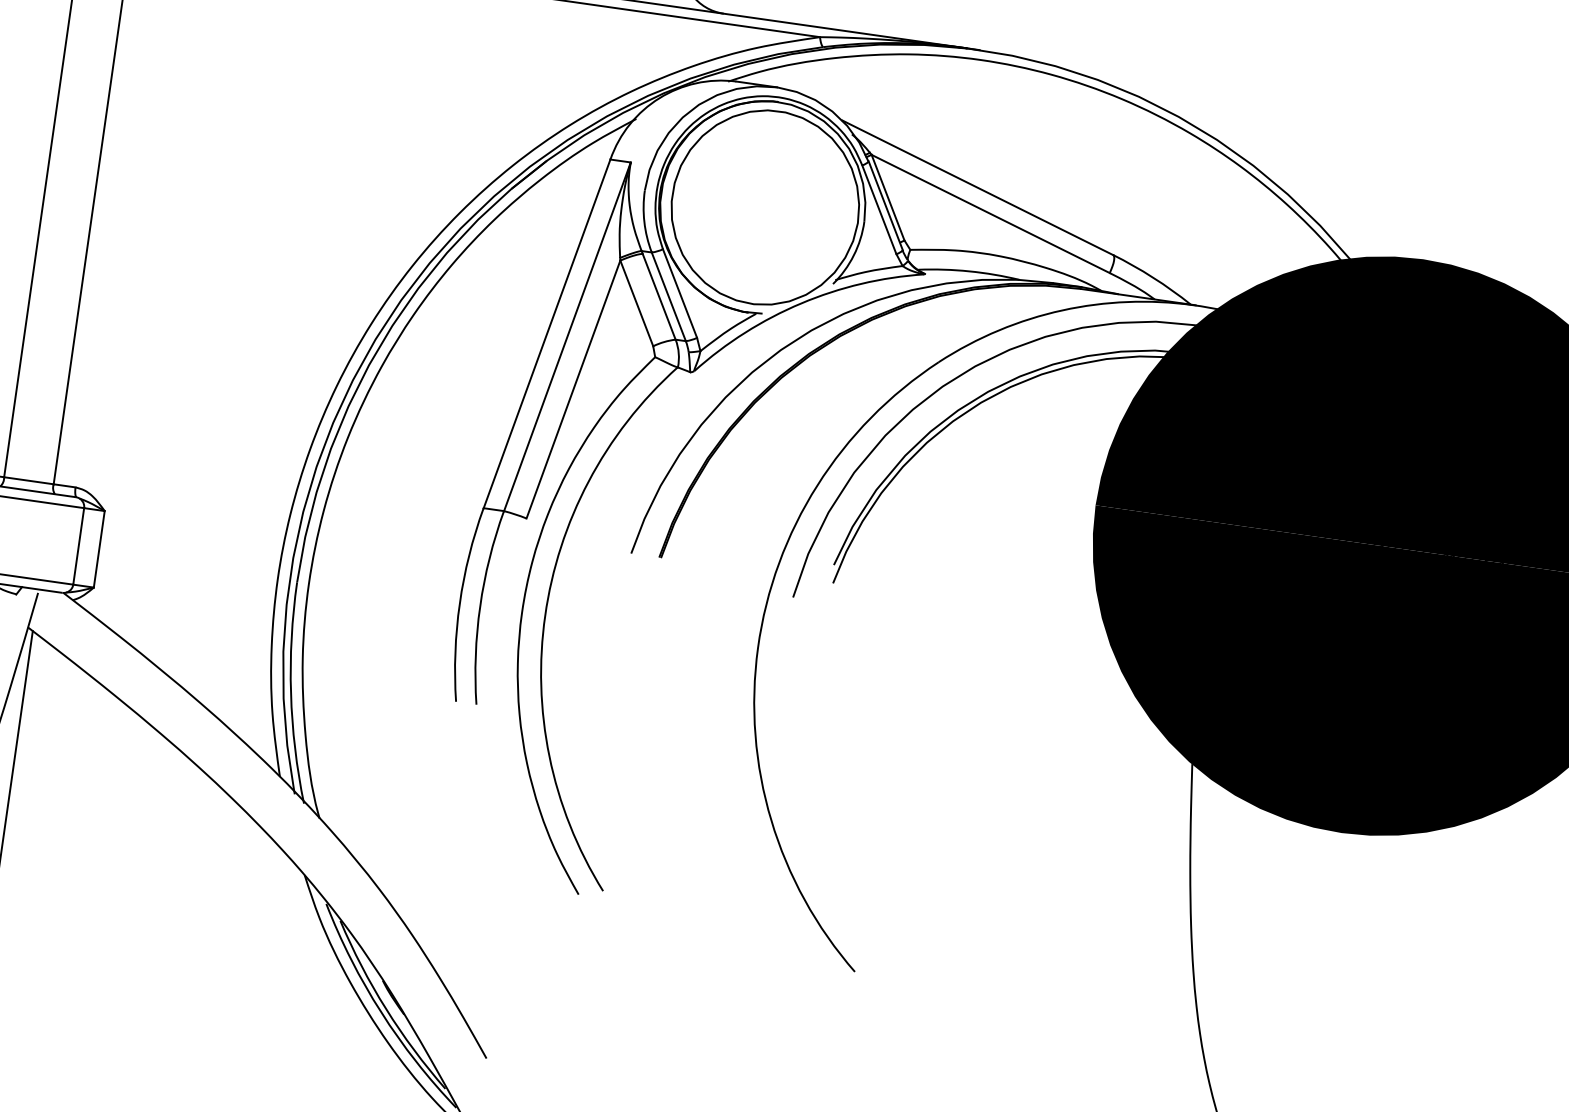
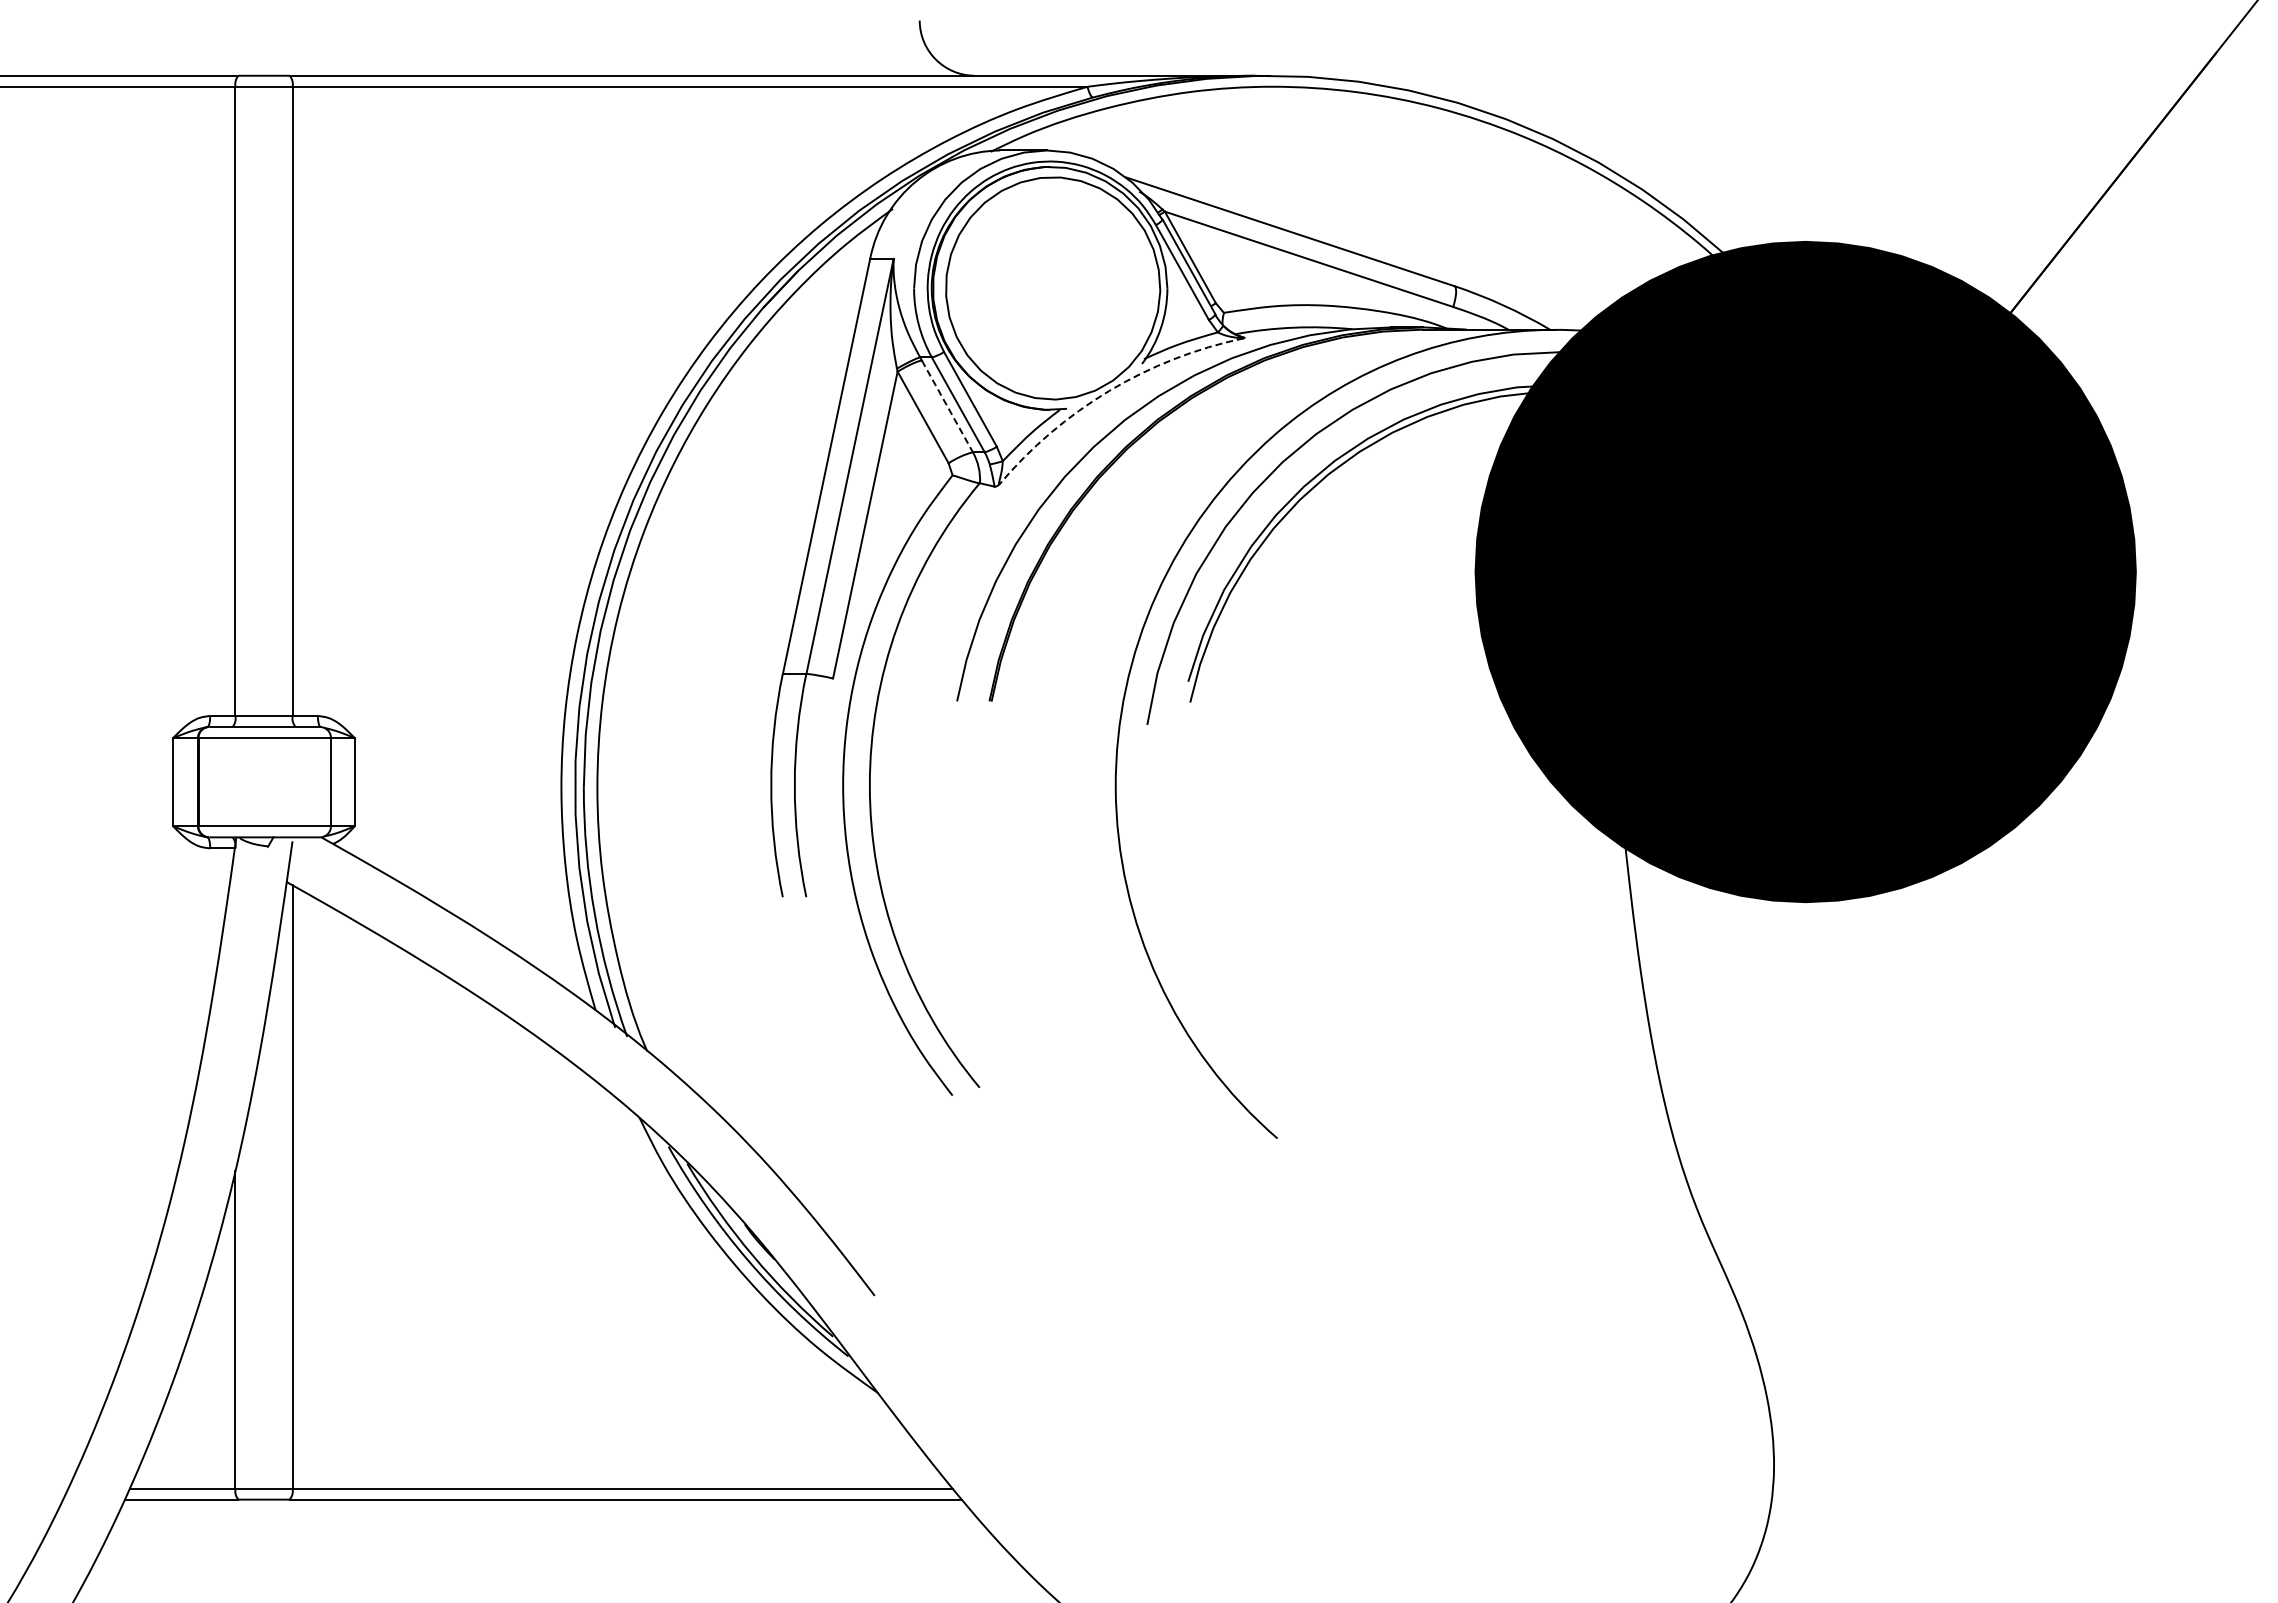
line: (659, 296) -> (947, 406), solid -> dashed
arc: (801, 303) -> (1109, 391), solid -> dashed

